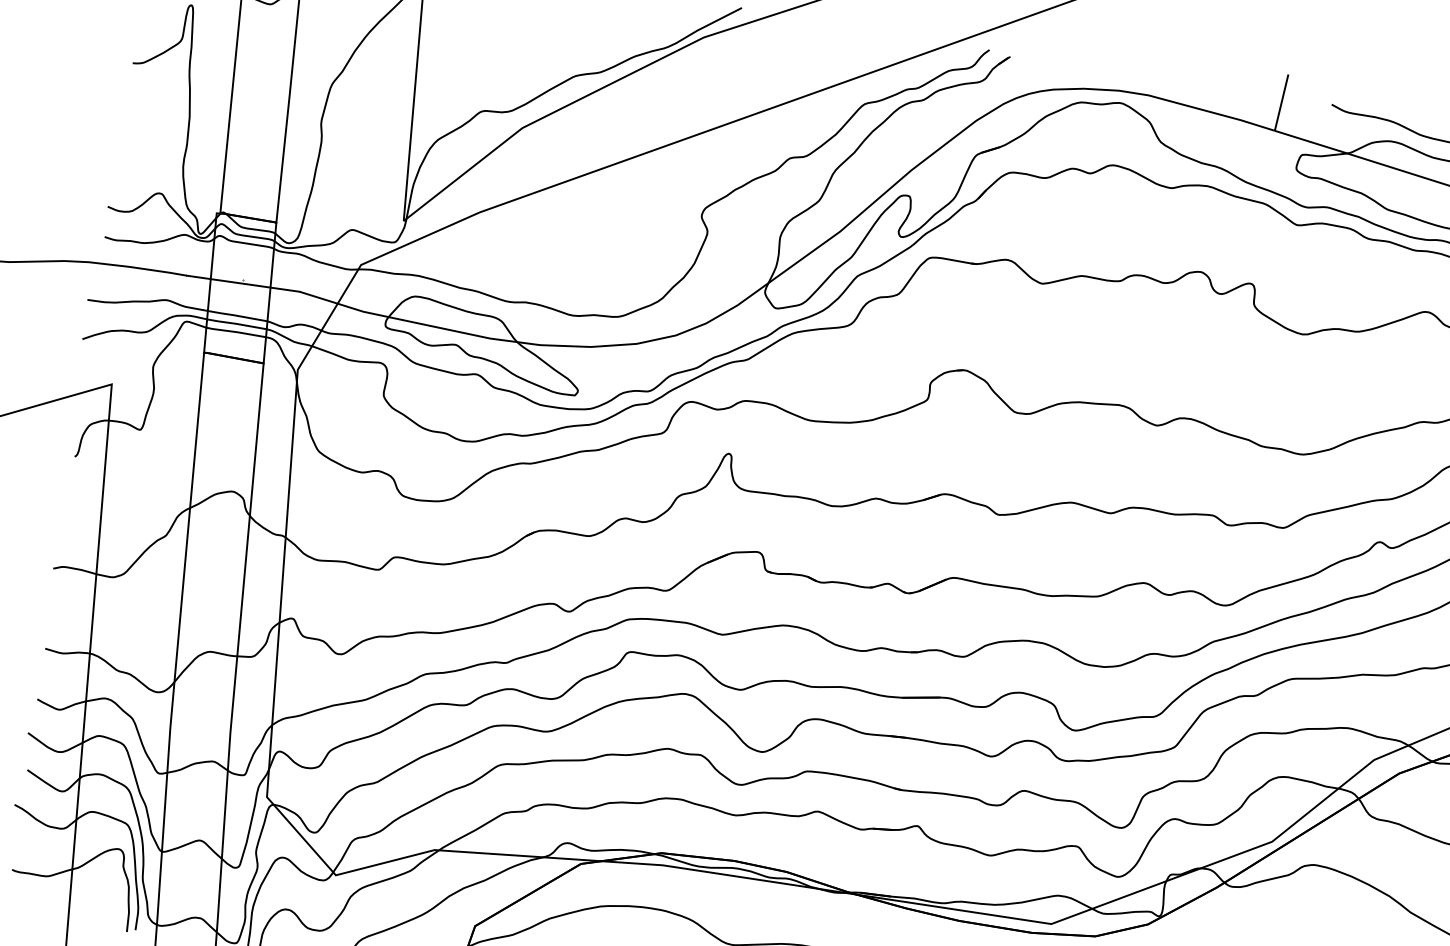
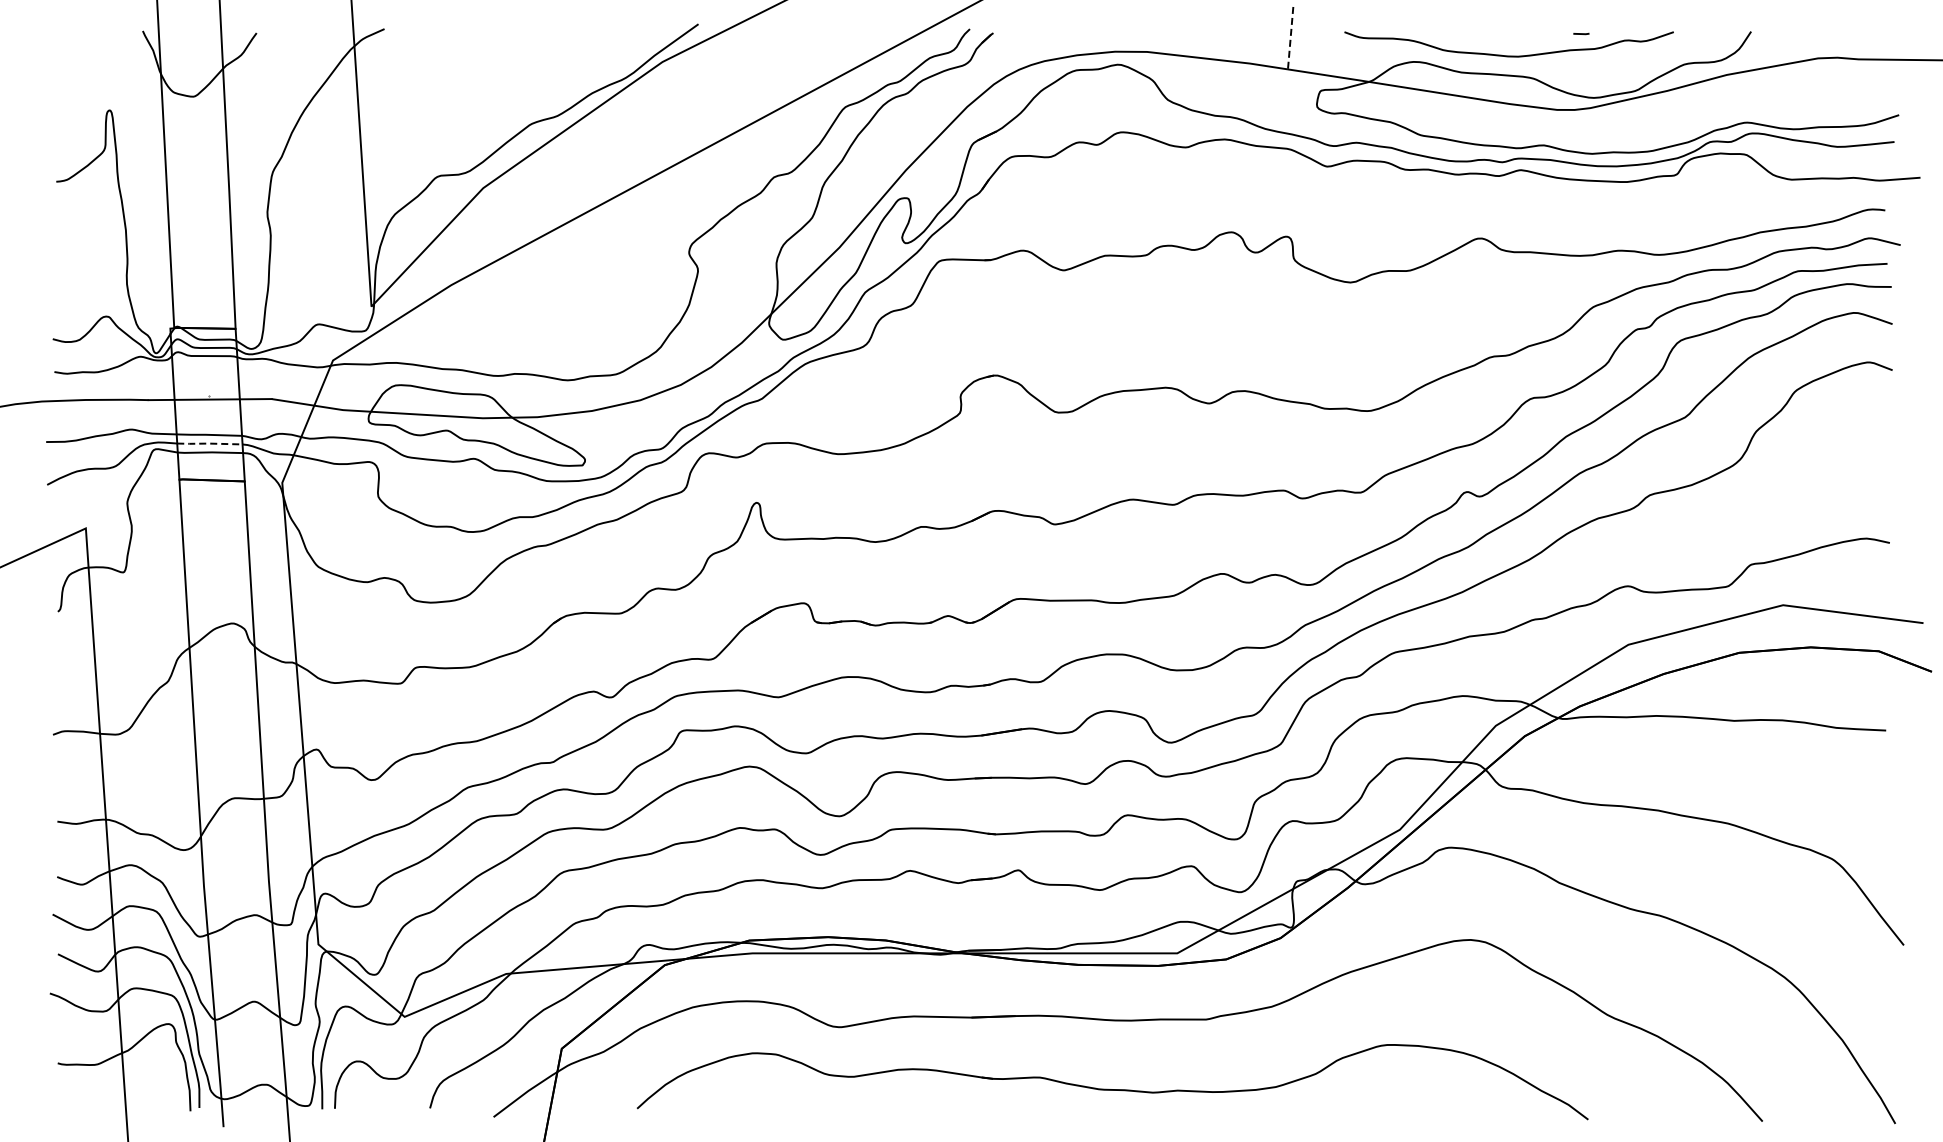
line: (1281, 102) -> (1290, 38), solid -> dashed
line: (235, 323) -> (208, 443), solid -> dashed

